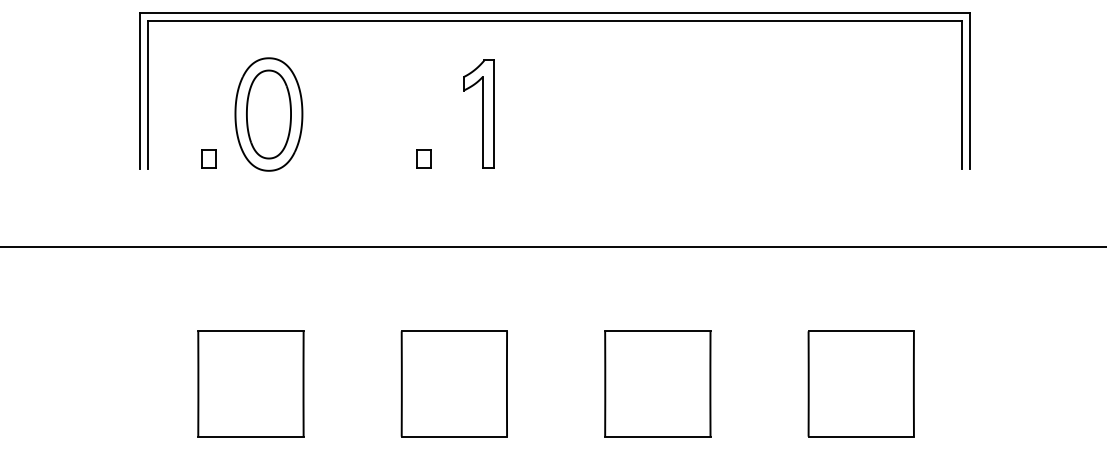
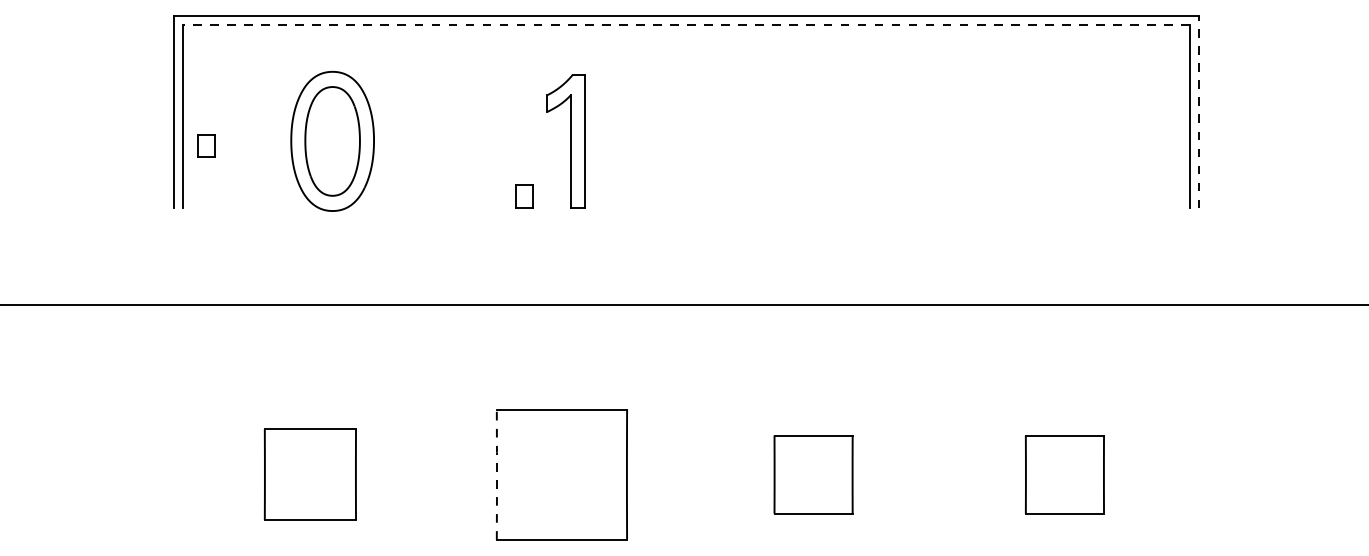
line: (554, 20) -> (685, 25), solid -> dashed
line: (969, 90) -> (1198, 111), solid -> dashed
part: (478, 113) -> (565, 140), moved
part: (208, 158) -> (205, 145), moved
part: (250, 383) -> (309, 473), size x0.7
part: (657, 383) -> (813, 473), size x0.6
part: (860, 383) -> (1064, 473), size x0.6
line: (401, 384) -> (496, 475), solid -> dashed

